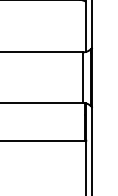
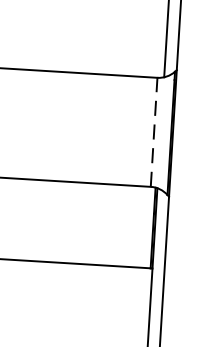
line: (83, 77) -> (154, 132), solid -> dashed

